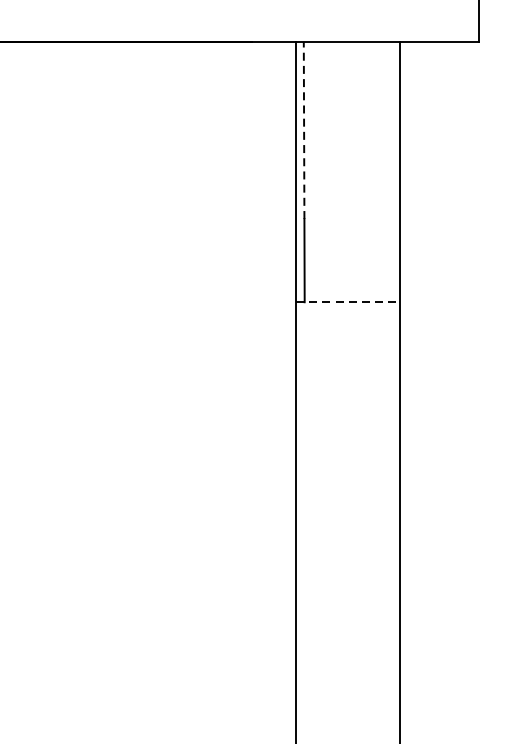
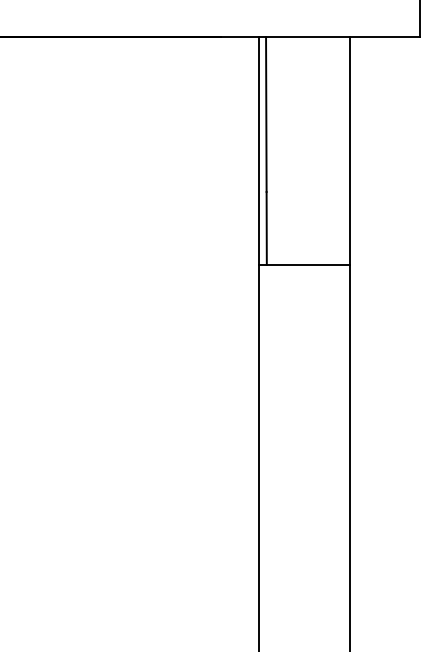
line: (304, 130) -> (266, 114), dashed -> solid
line: (347, 301) -> (304, 264), dashed -> solid

